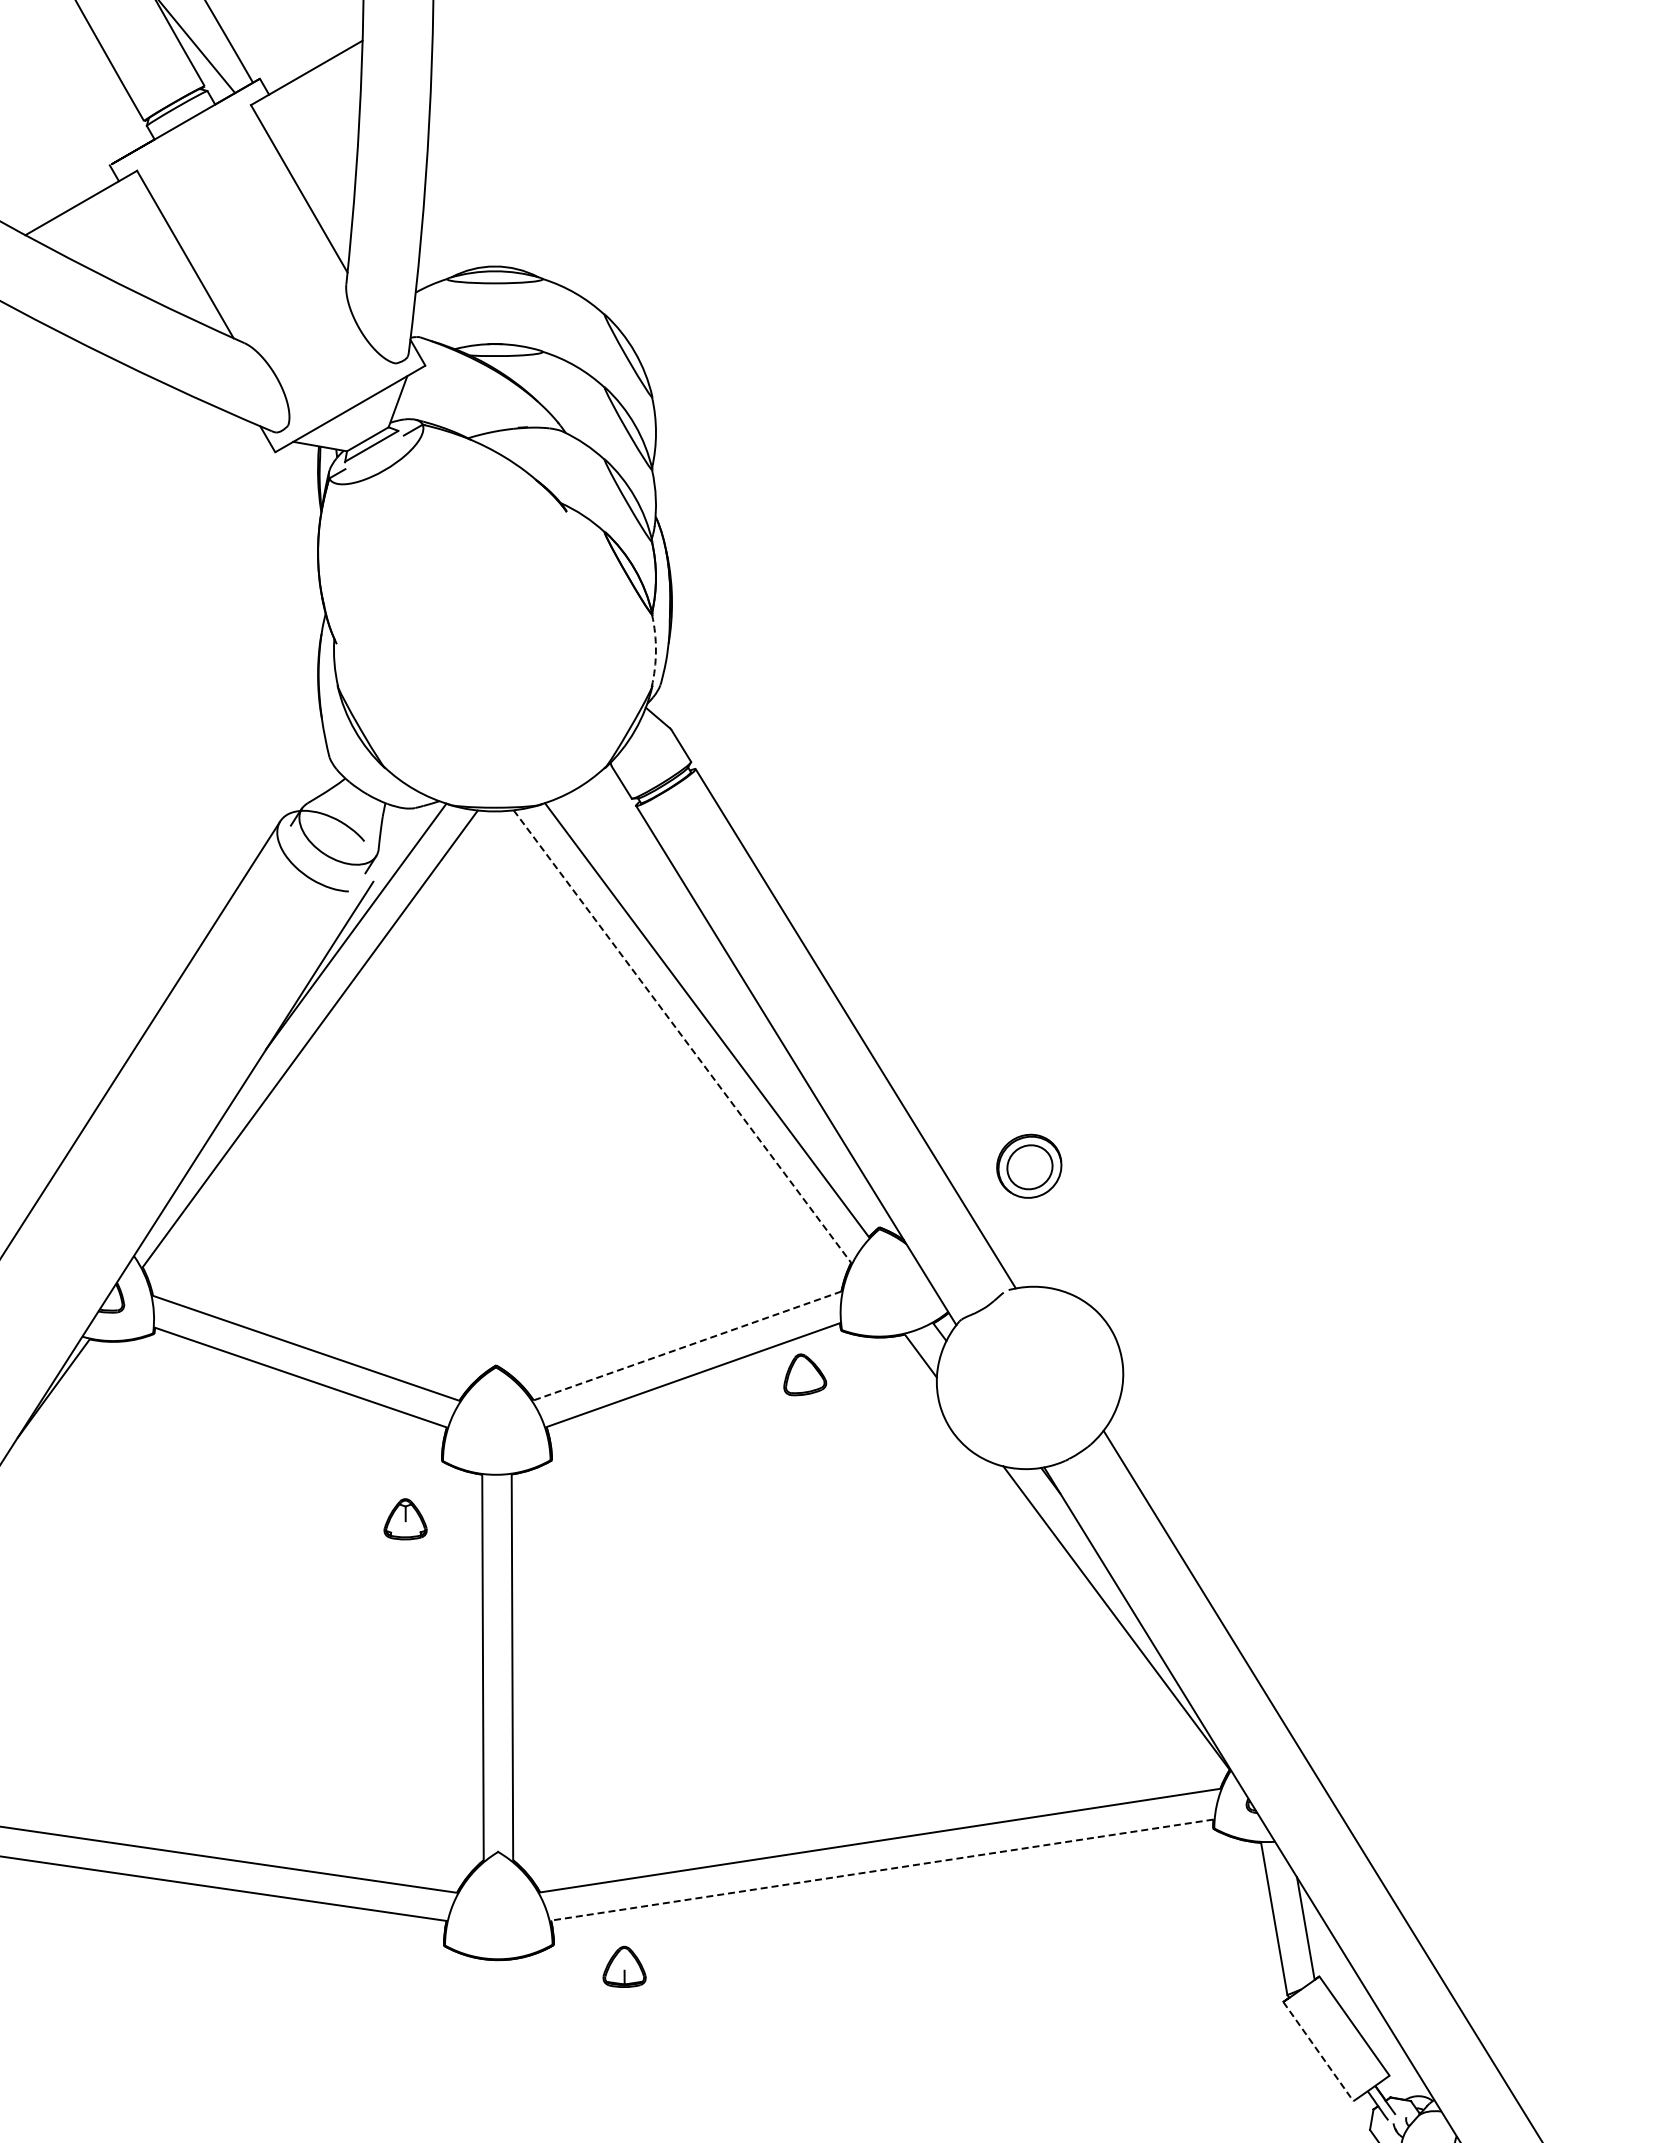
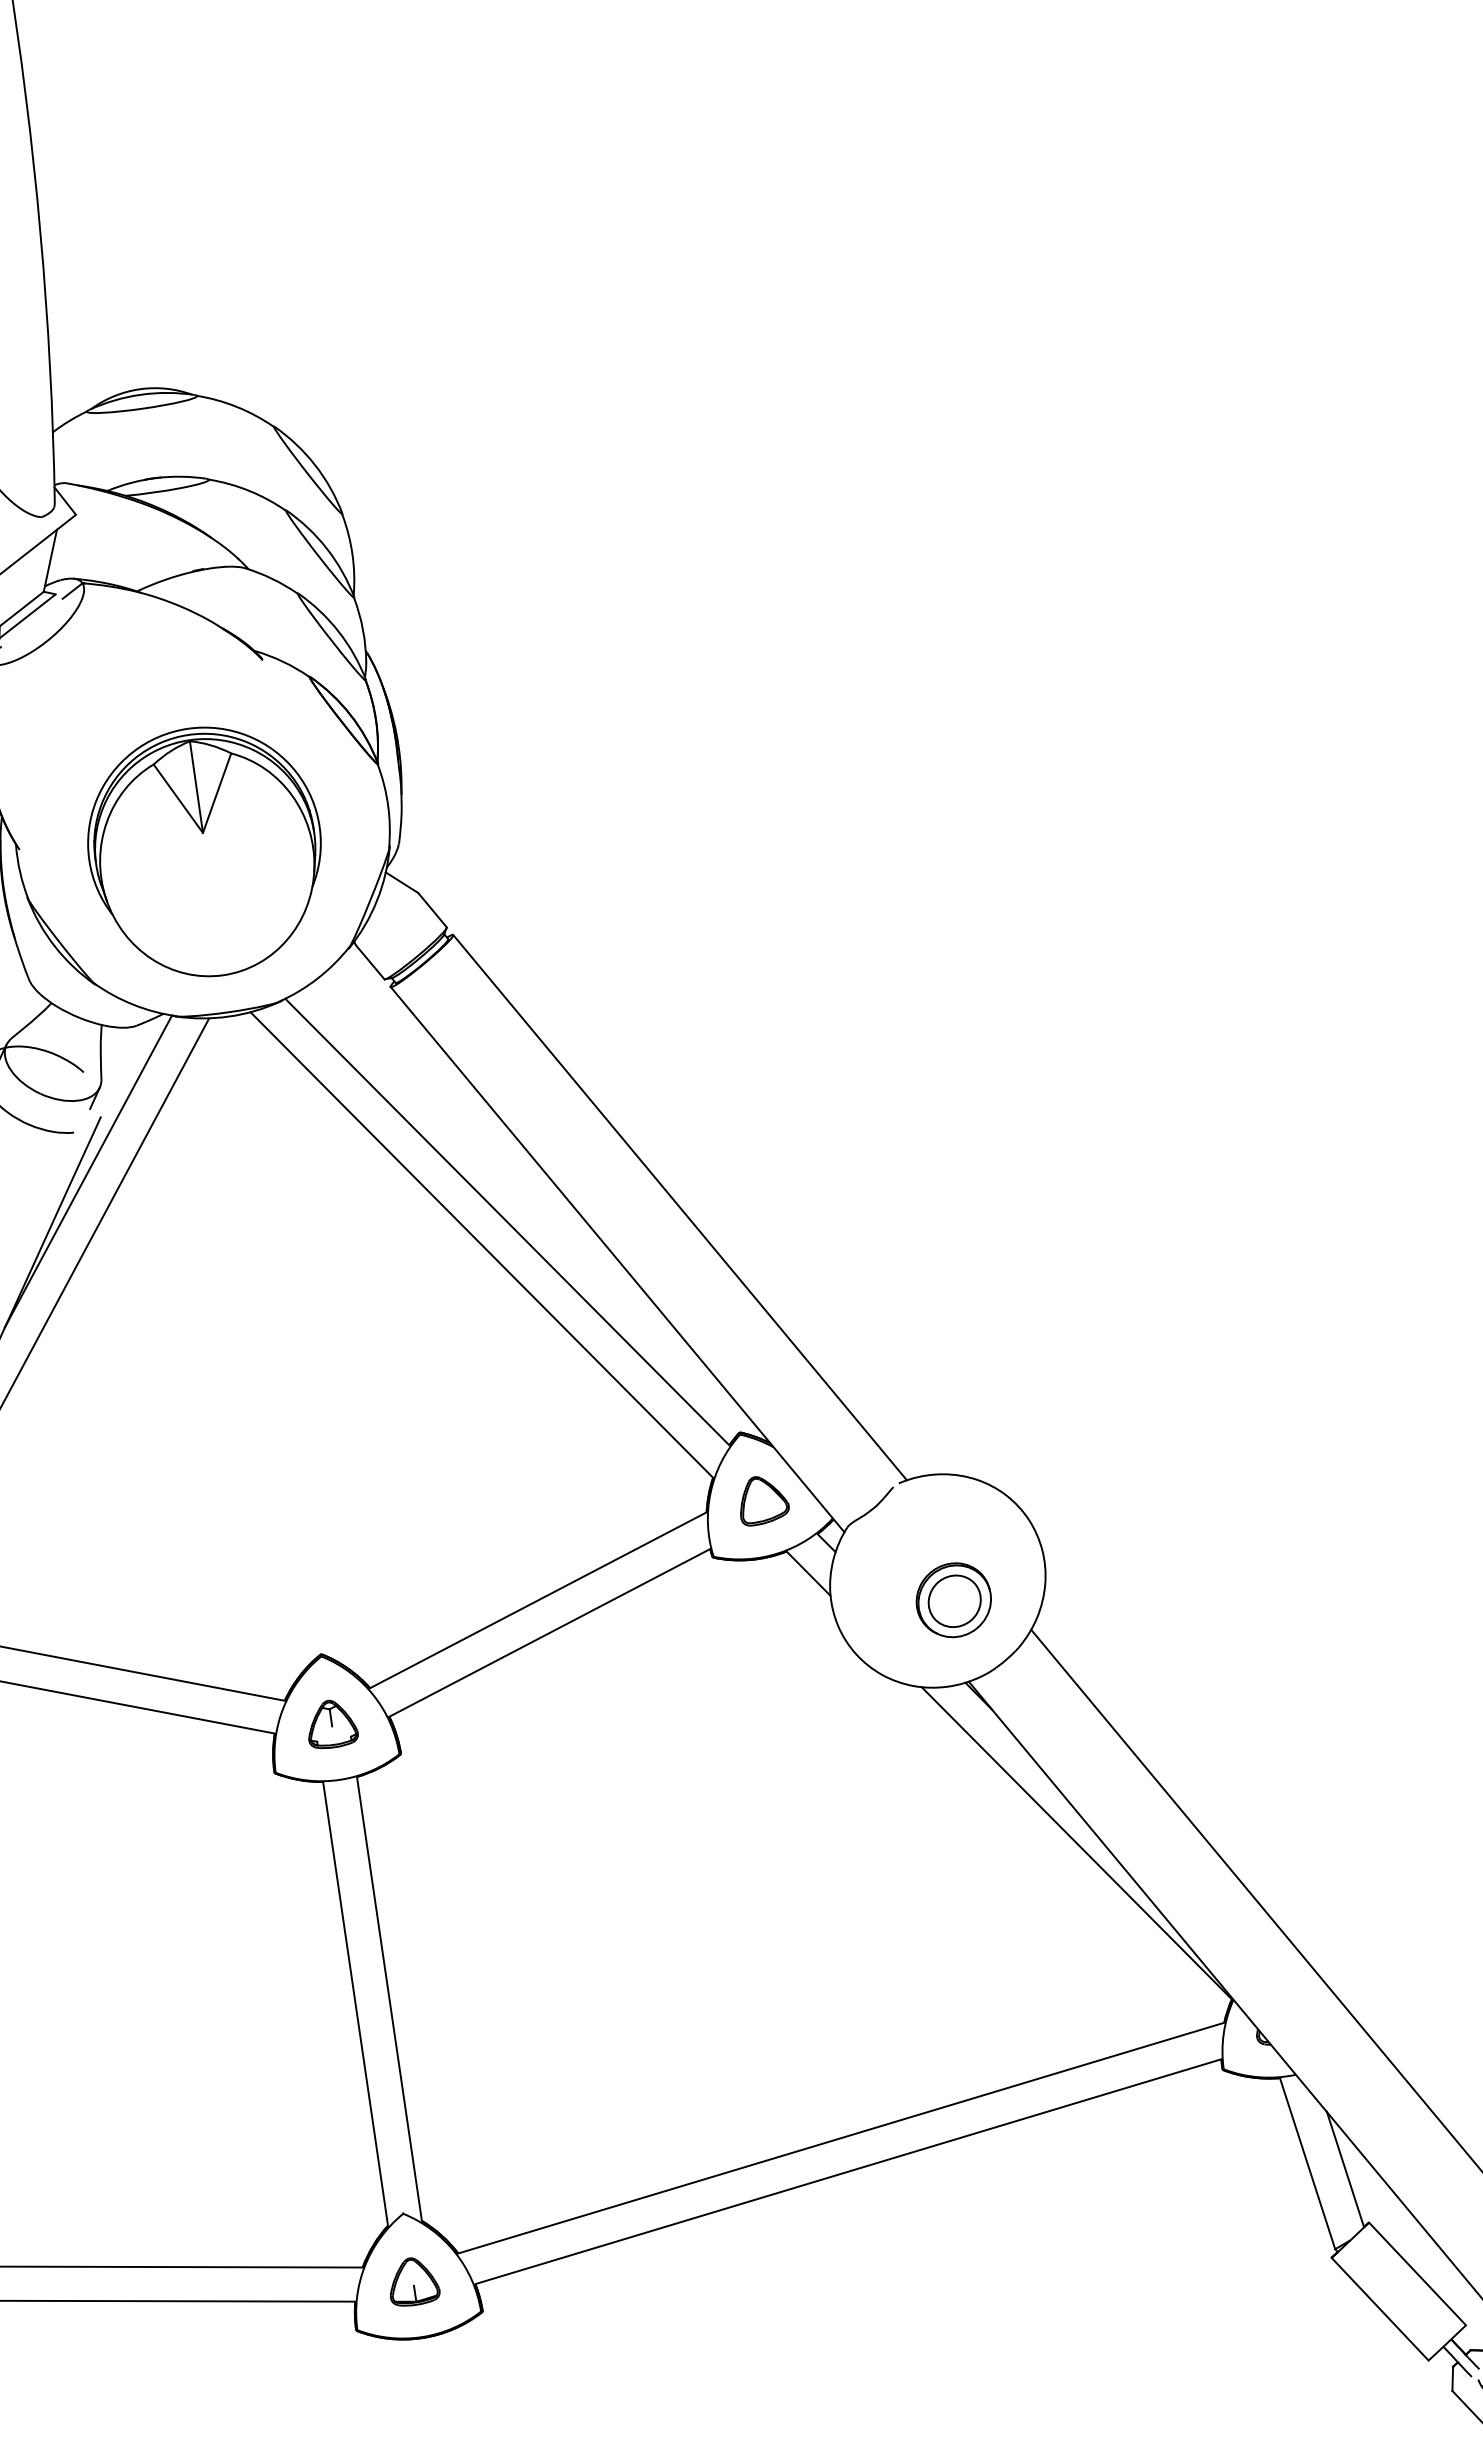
arc: (655, 650) -> (387, 804), dashed -> solid
part: (494, 668) -> (205, 852), added
line: (682, 1036) -> (481, 1244), dashed -> solid
part: (1029, 1165) -> (953, 1599), moved
line: (687, 1346) -> (538, 1600), dashed -> solid
part: (805, 1374) -> (763, 1499), moved
part: (405, 1519) -> (331, 1724), moved
line: (881, 1870) -> (847, 2172), dashed -> solid
part: (624, 1966) -> (413, 2281), moved
line: (1318, 2051) -> (1380, 2309), dashed -> solid

